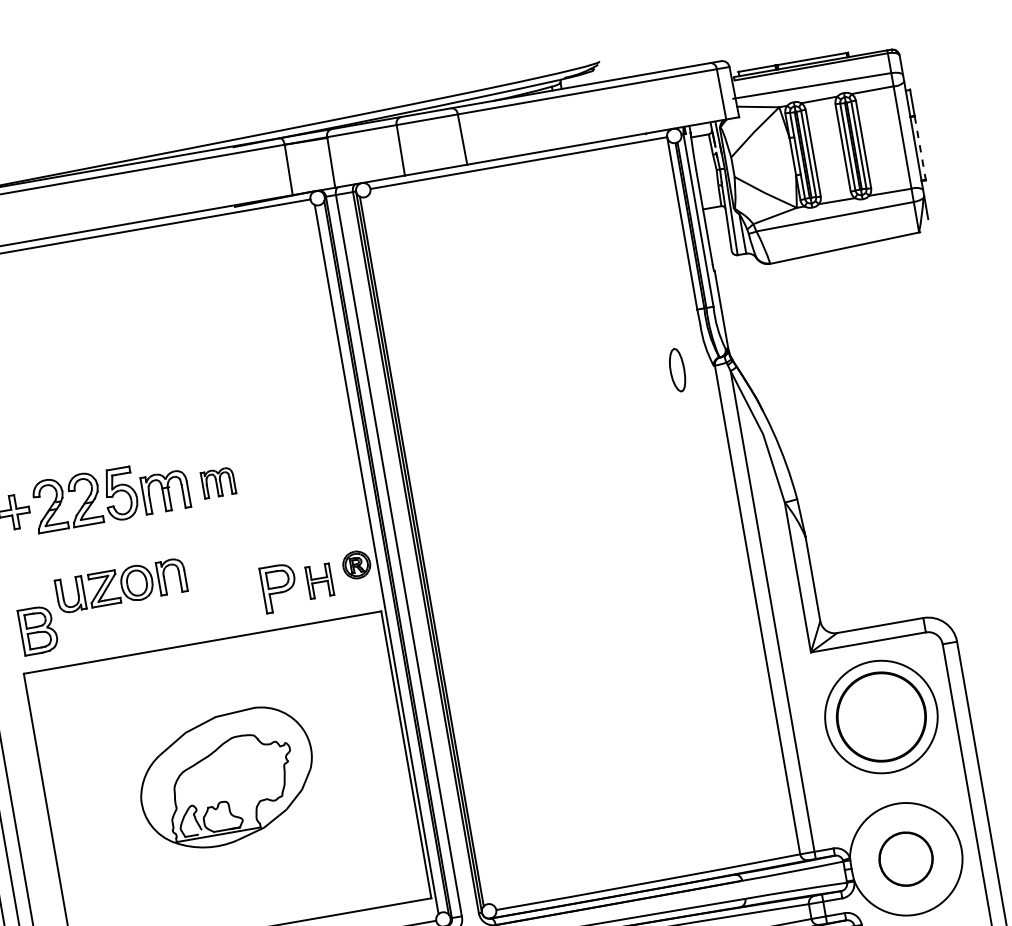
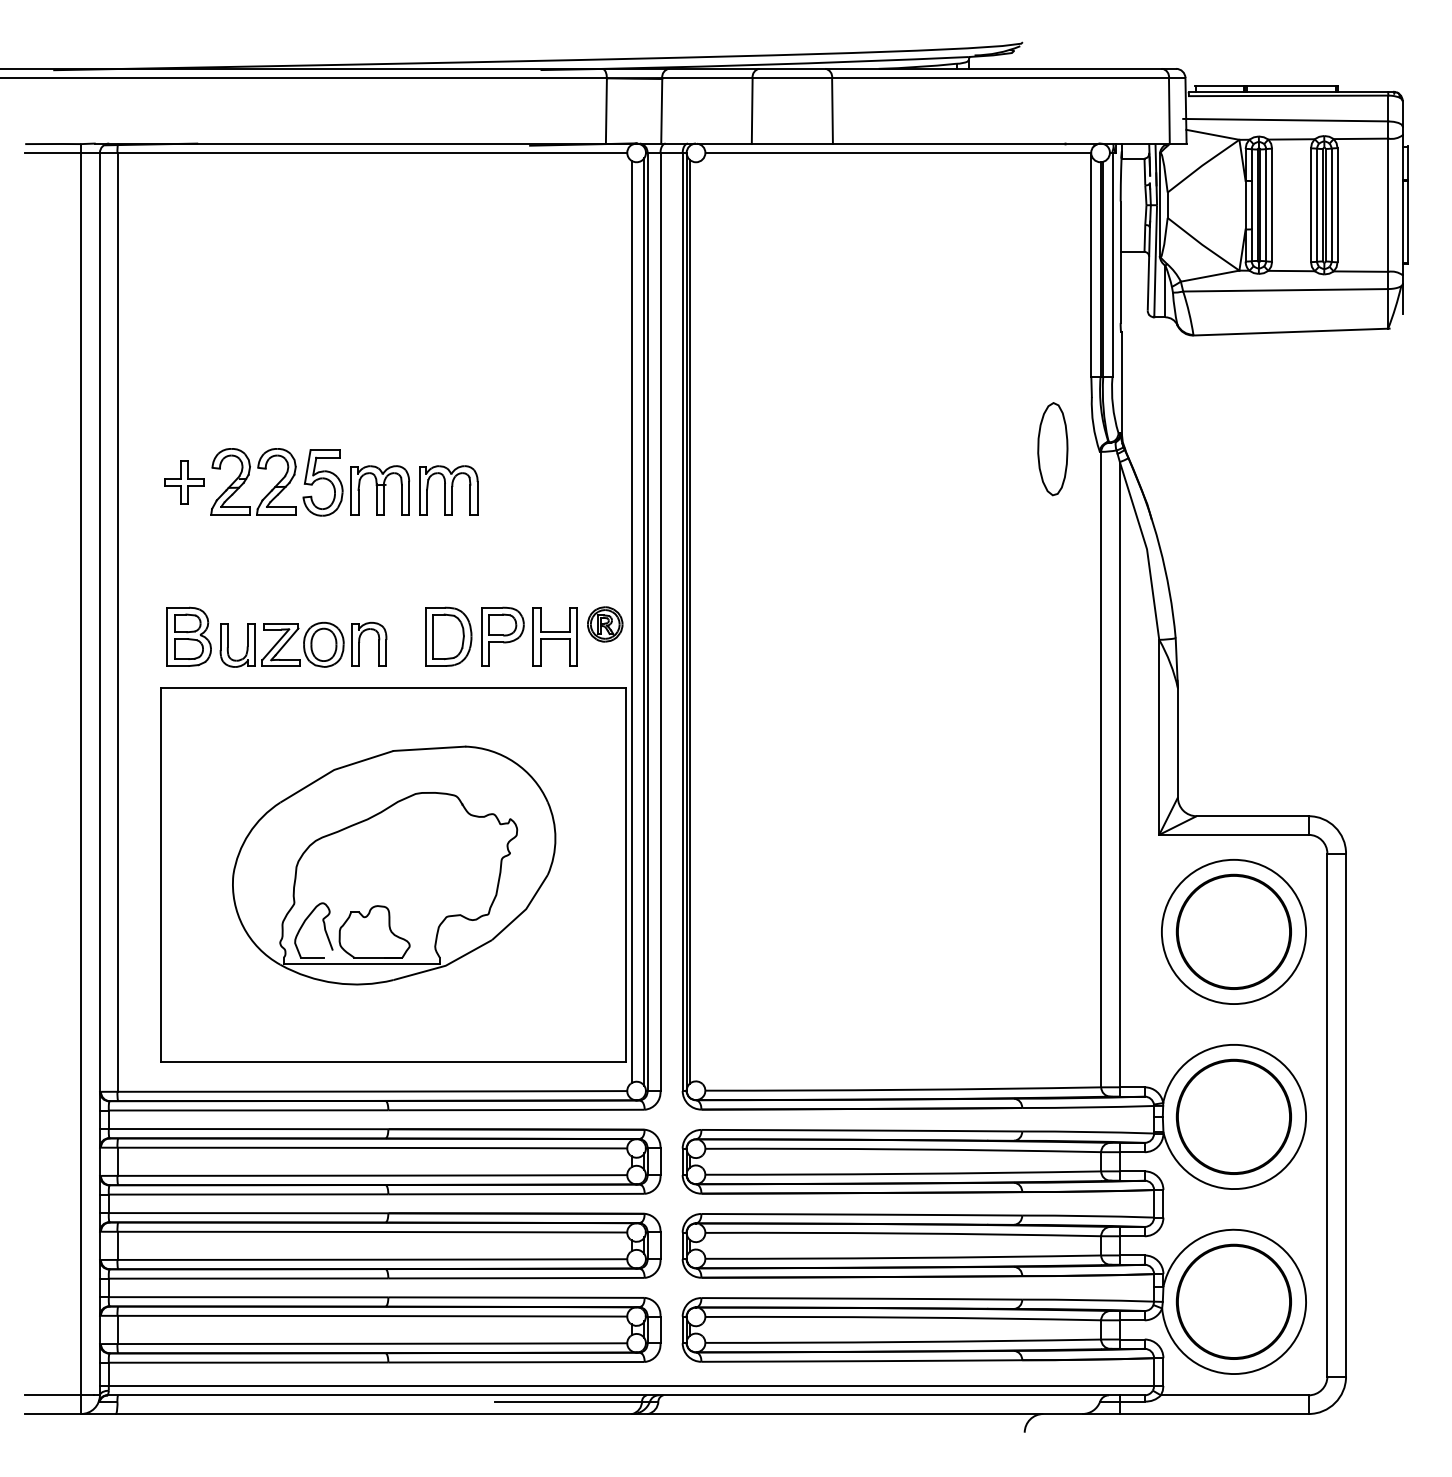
line: (920, 148) -> (1408, 222), dashed -> solid
part: (677, 370) -> (1052, 449), size x1.67
part: (218, 483) -> (448, 490), size x1.43
part: (319, 581) -> (554, 636), size x1.43
part: (121, 585) -> (303, 644), moved
part: (237, 595) -> (448, 636), added
part: (227, 778) -> (394, 865), size x1.43
part: (905, 859) -> (1233, 1116), size x1.67

